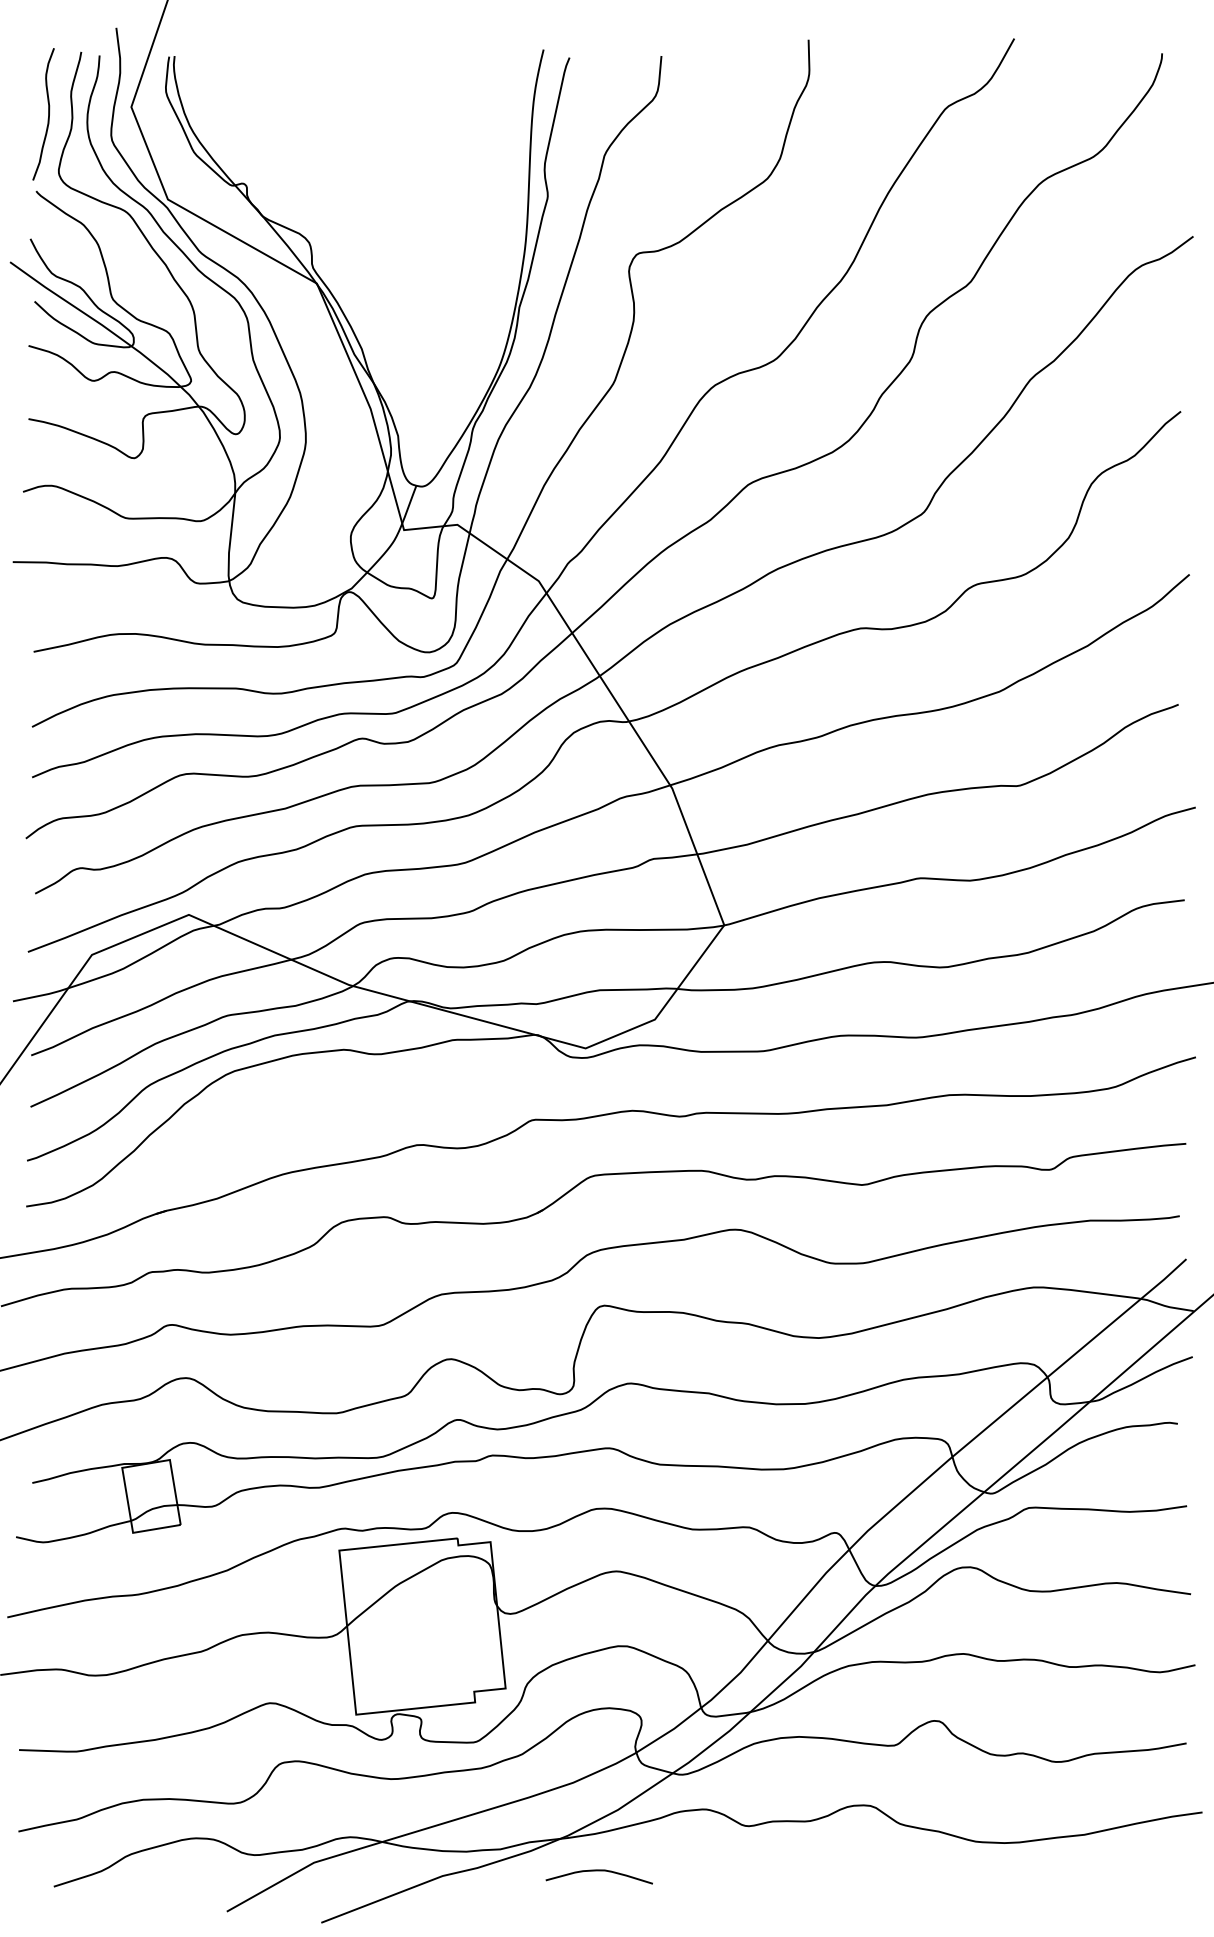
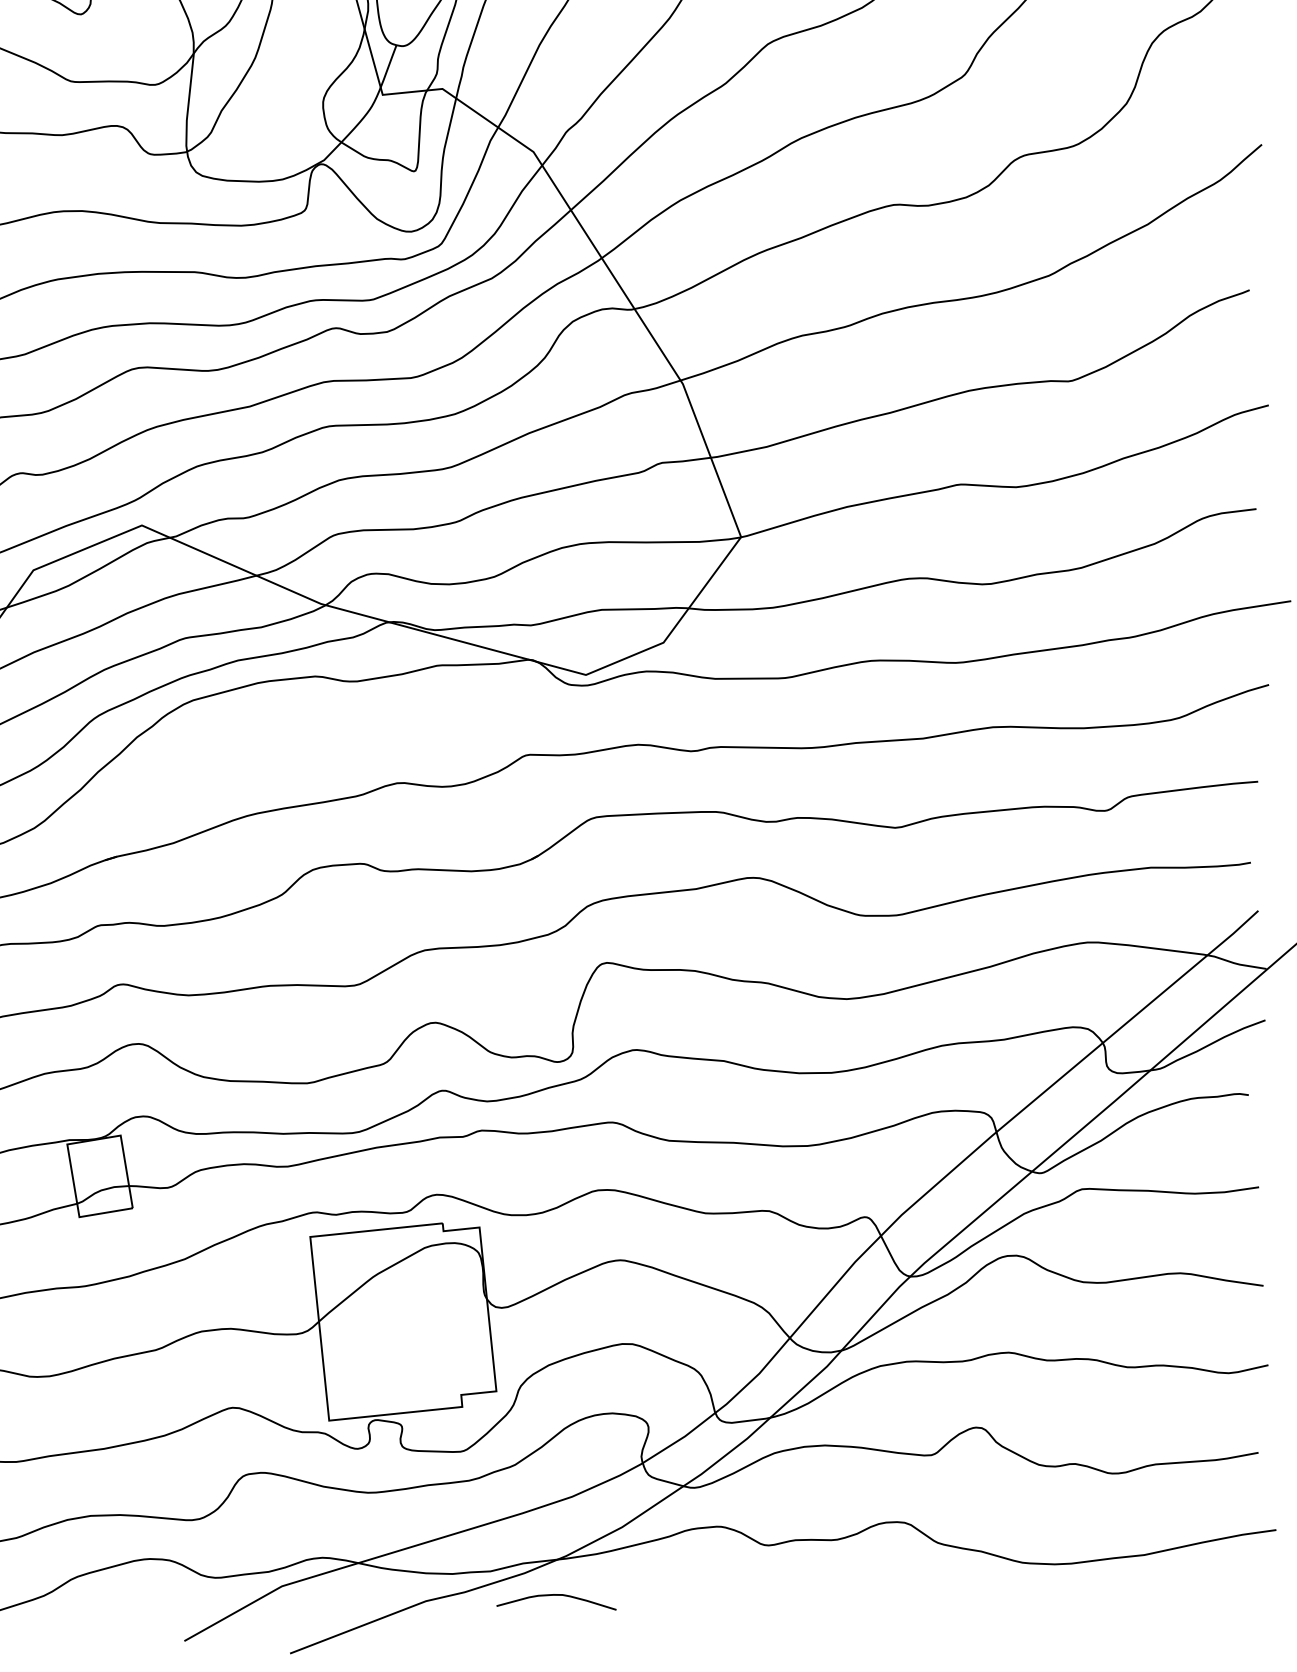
curve: (598, 1871) -> (555, 1596), moved

